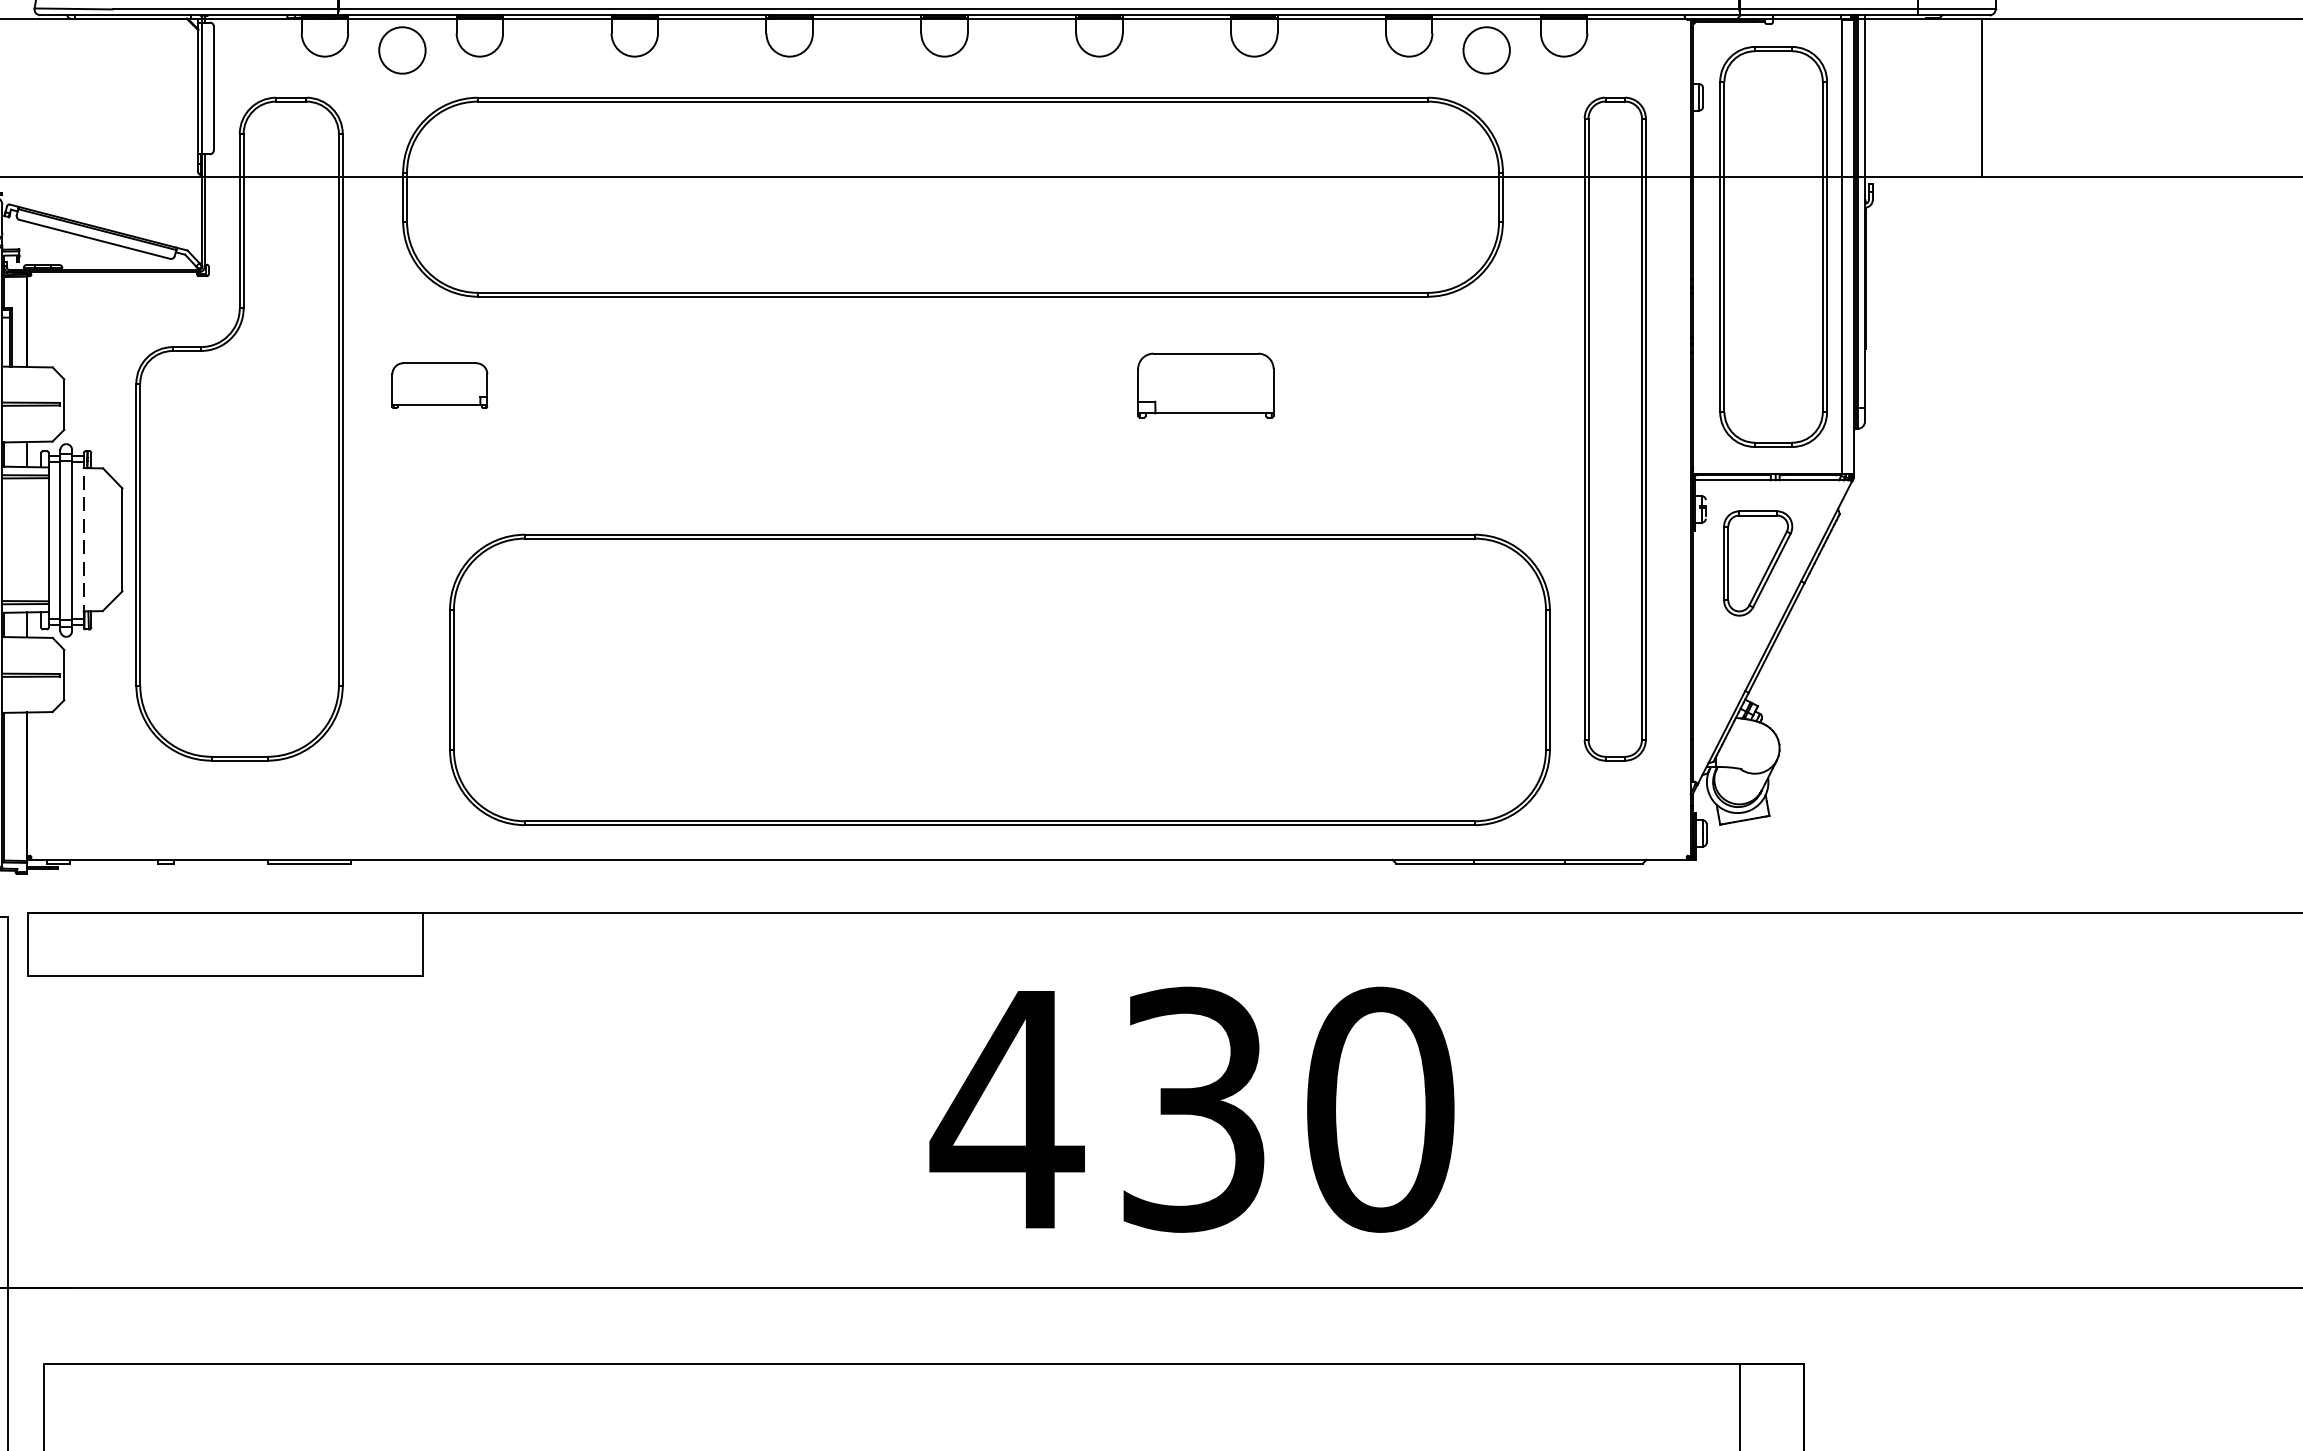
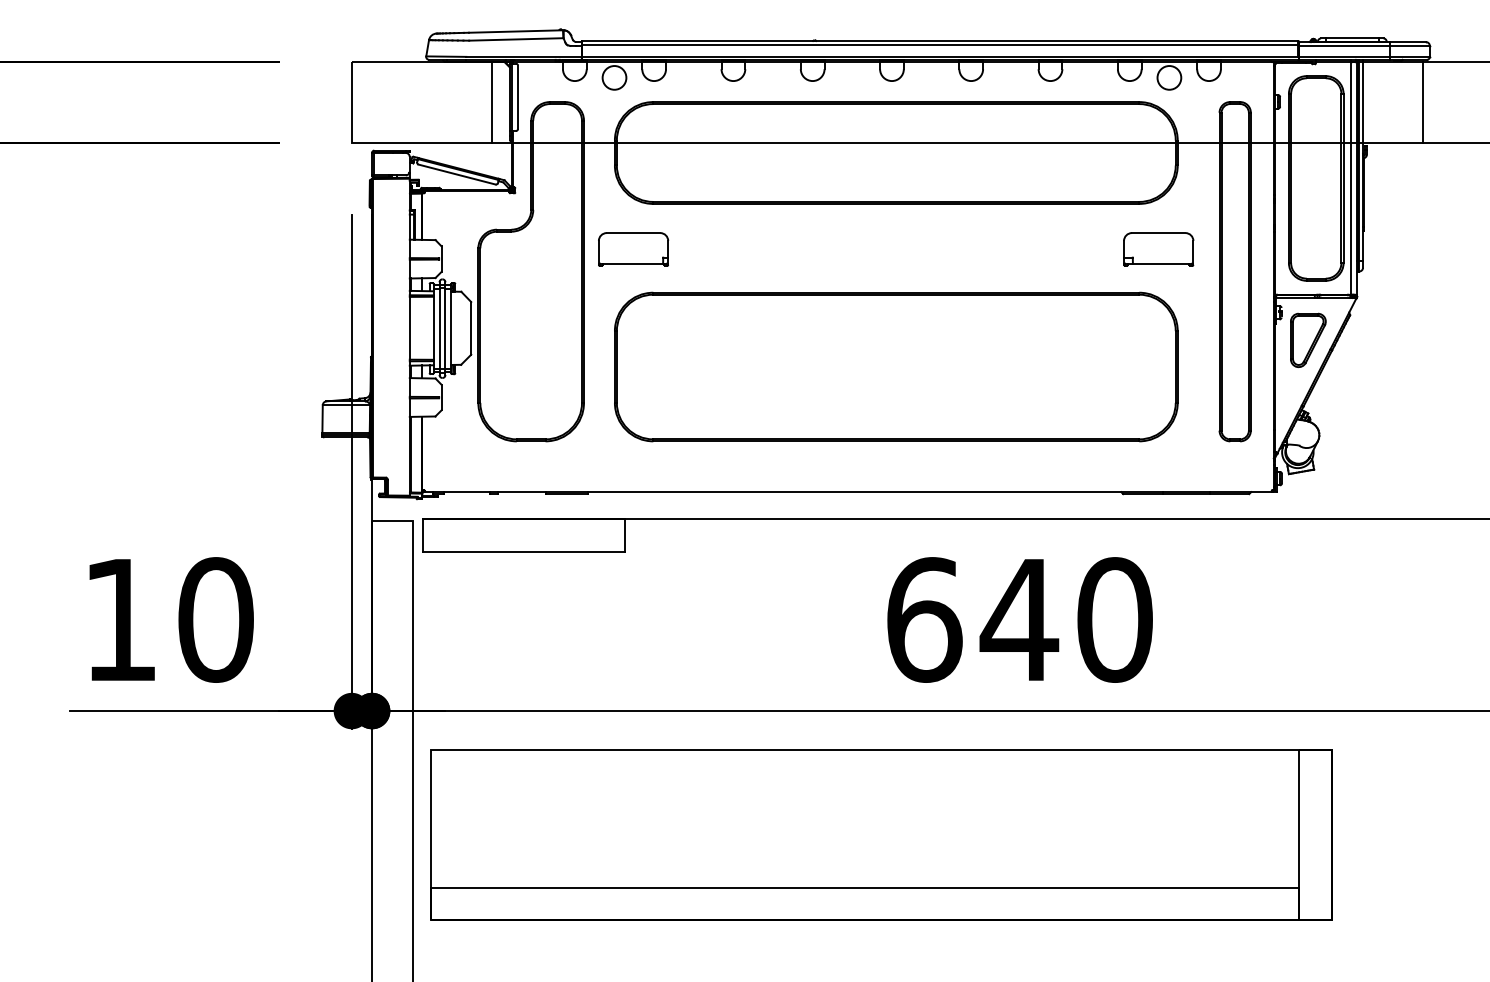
line: (162, 96) -> (491, 101), added
part: (439, 385) -> (633, 249), size x1.43
part: (1205, 385) -> (1158, 249), moved
line: (83, 540) -> (451, 328), dashed -> solid
part: (1000, 678) -> (896, 366), moved
text: (1099, 1108) -> (971, 619), 430 -> 640

